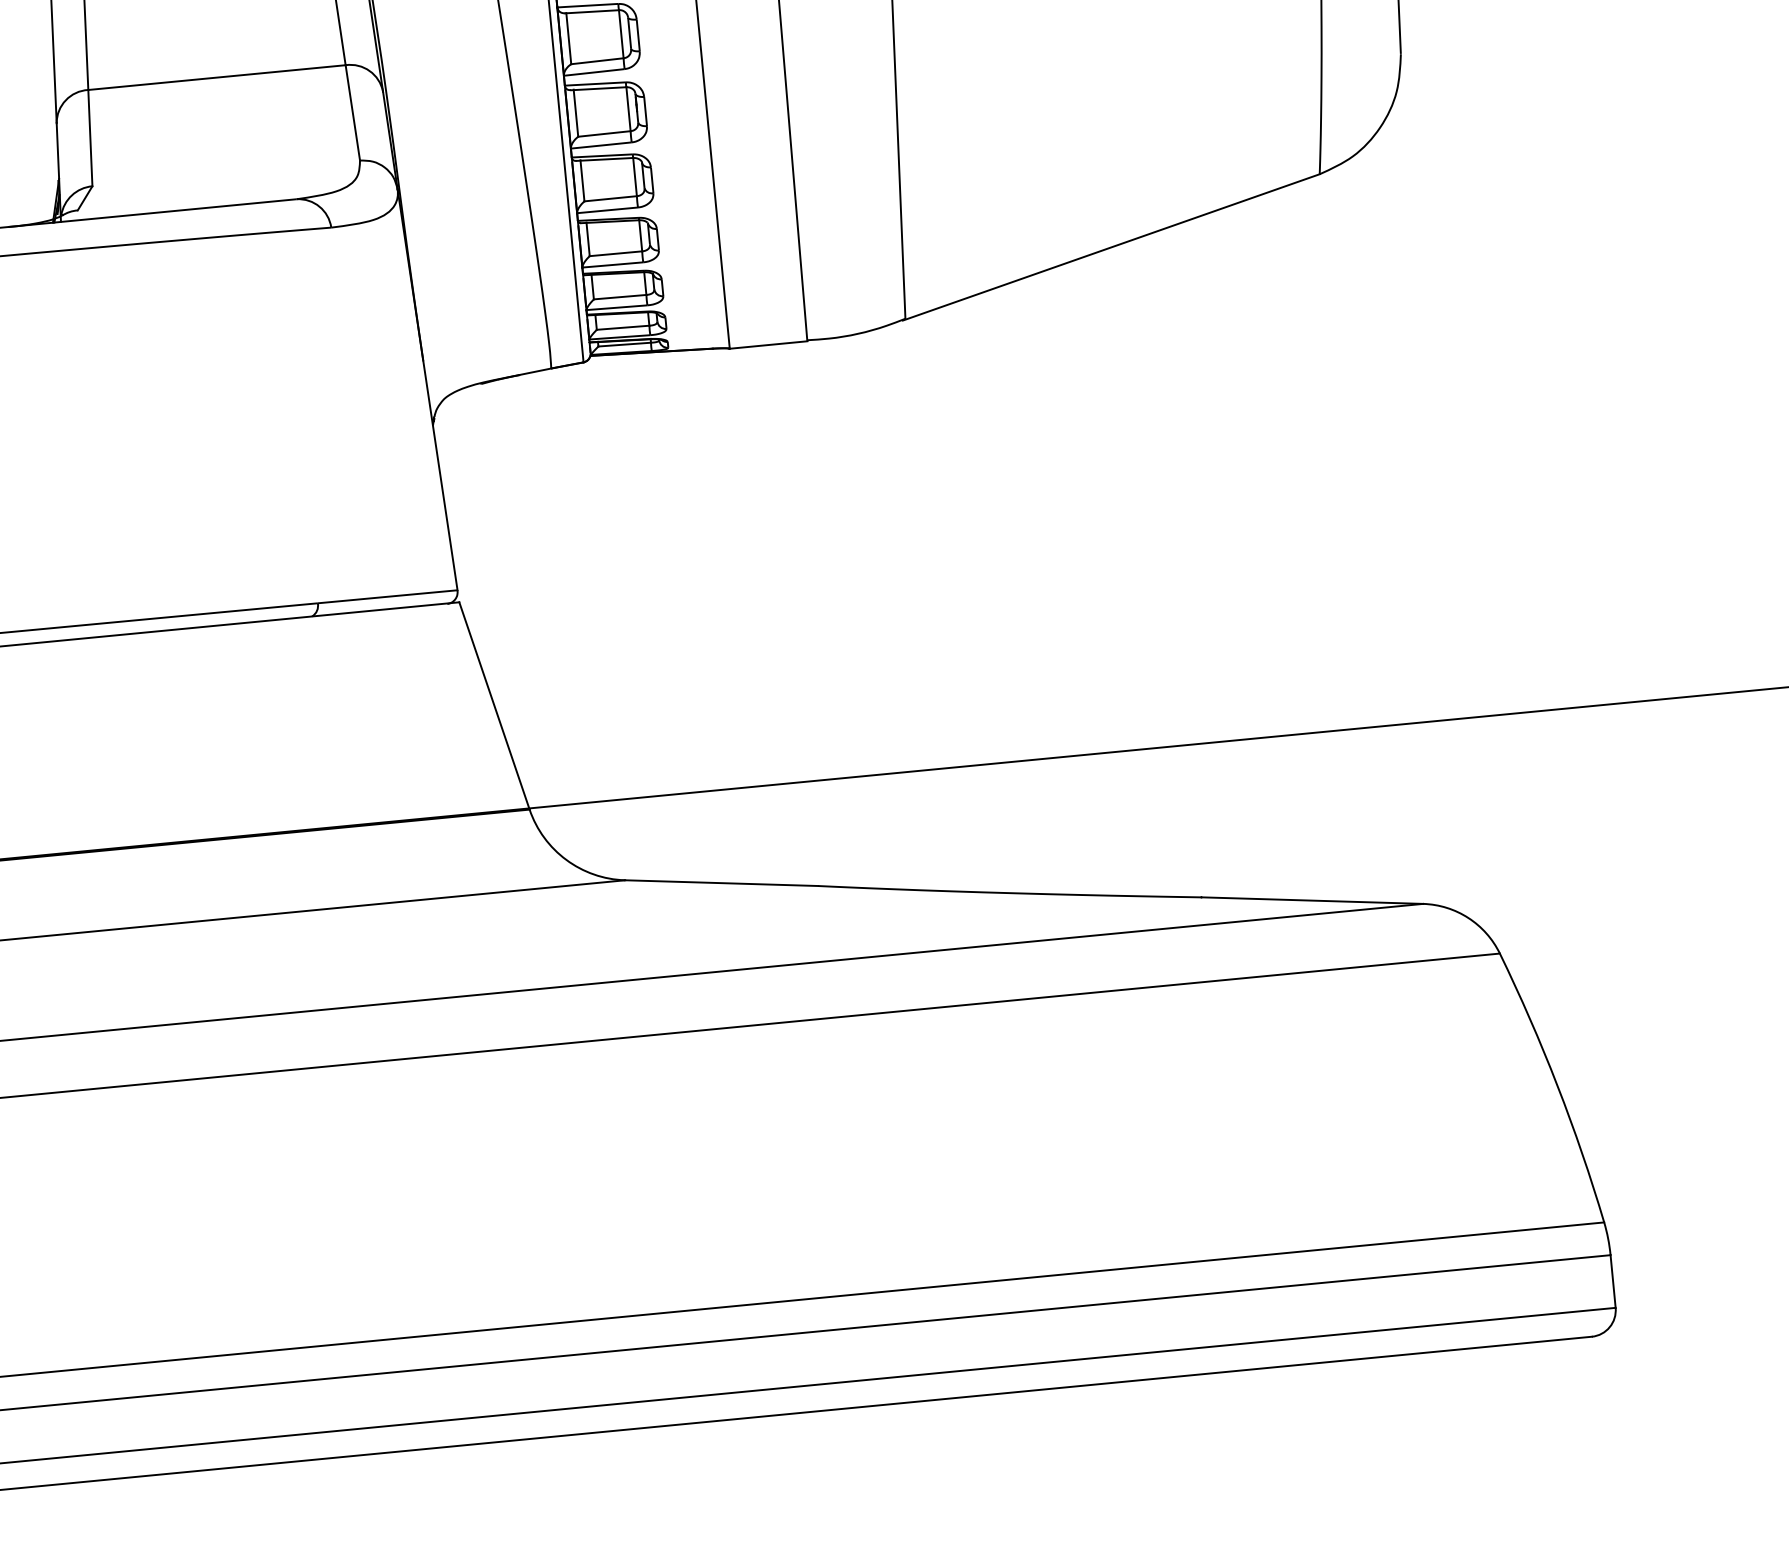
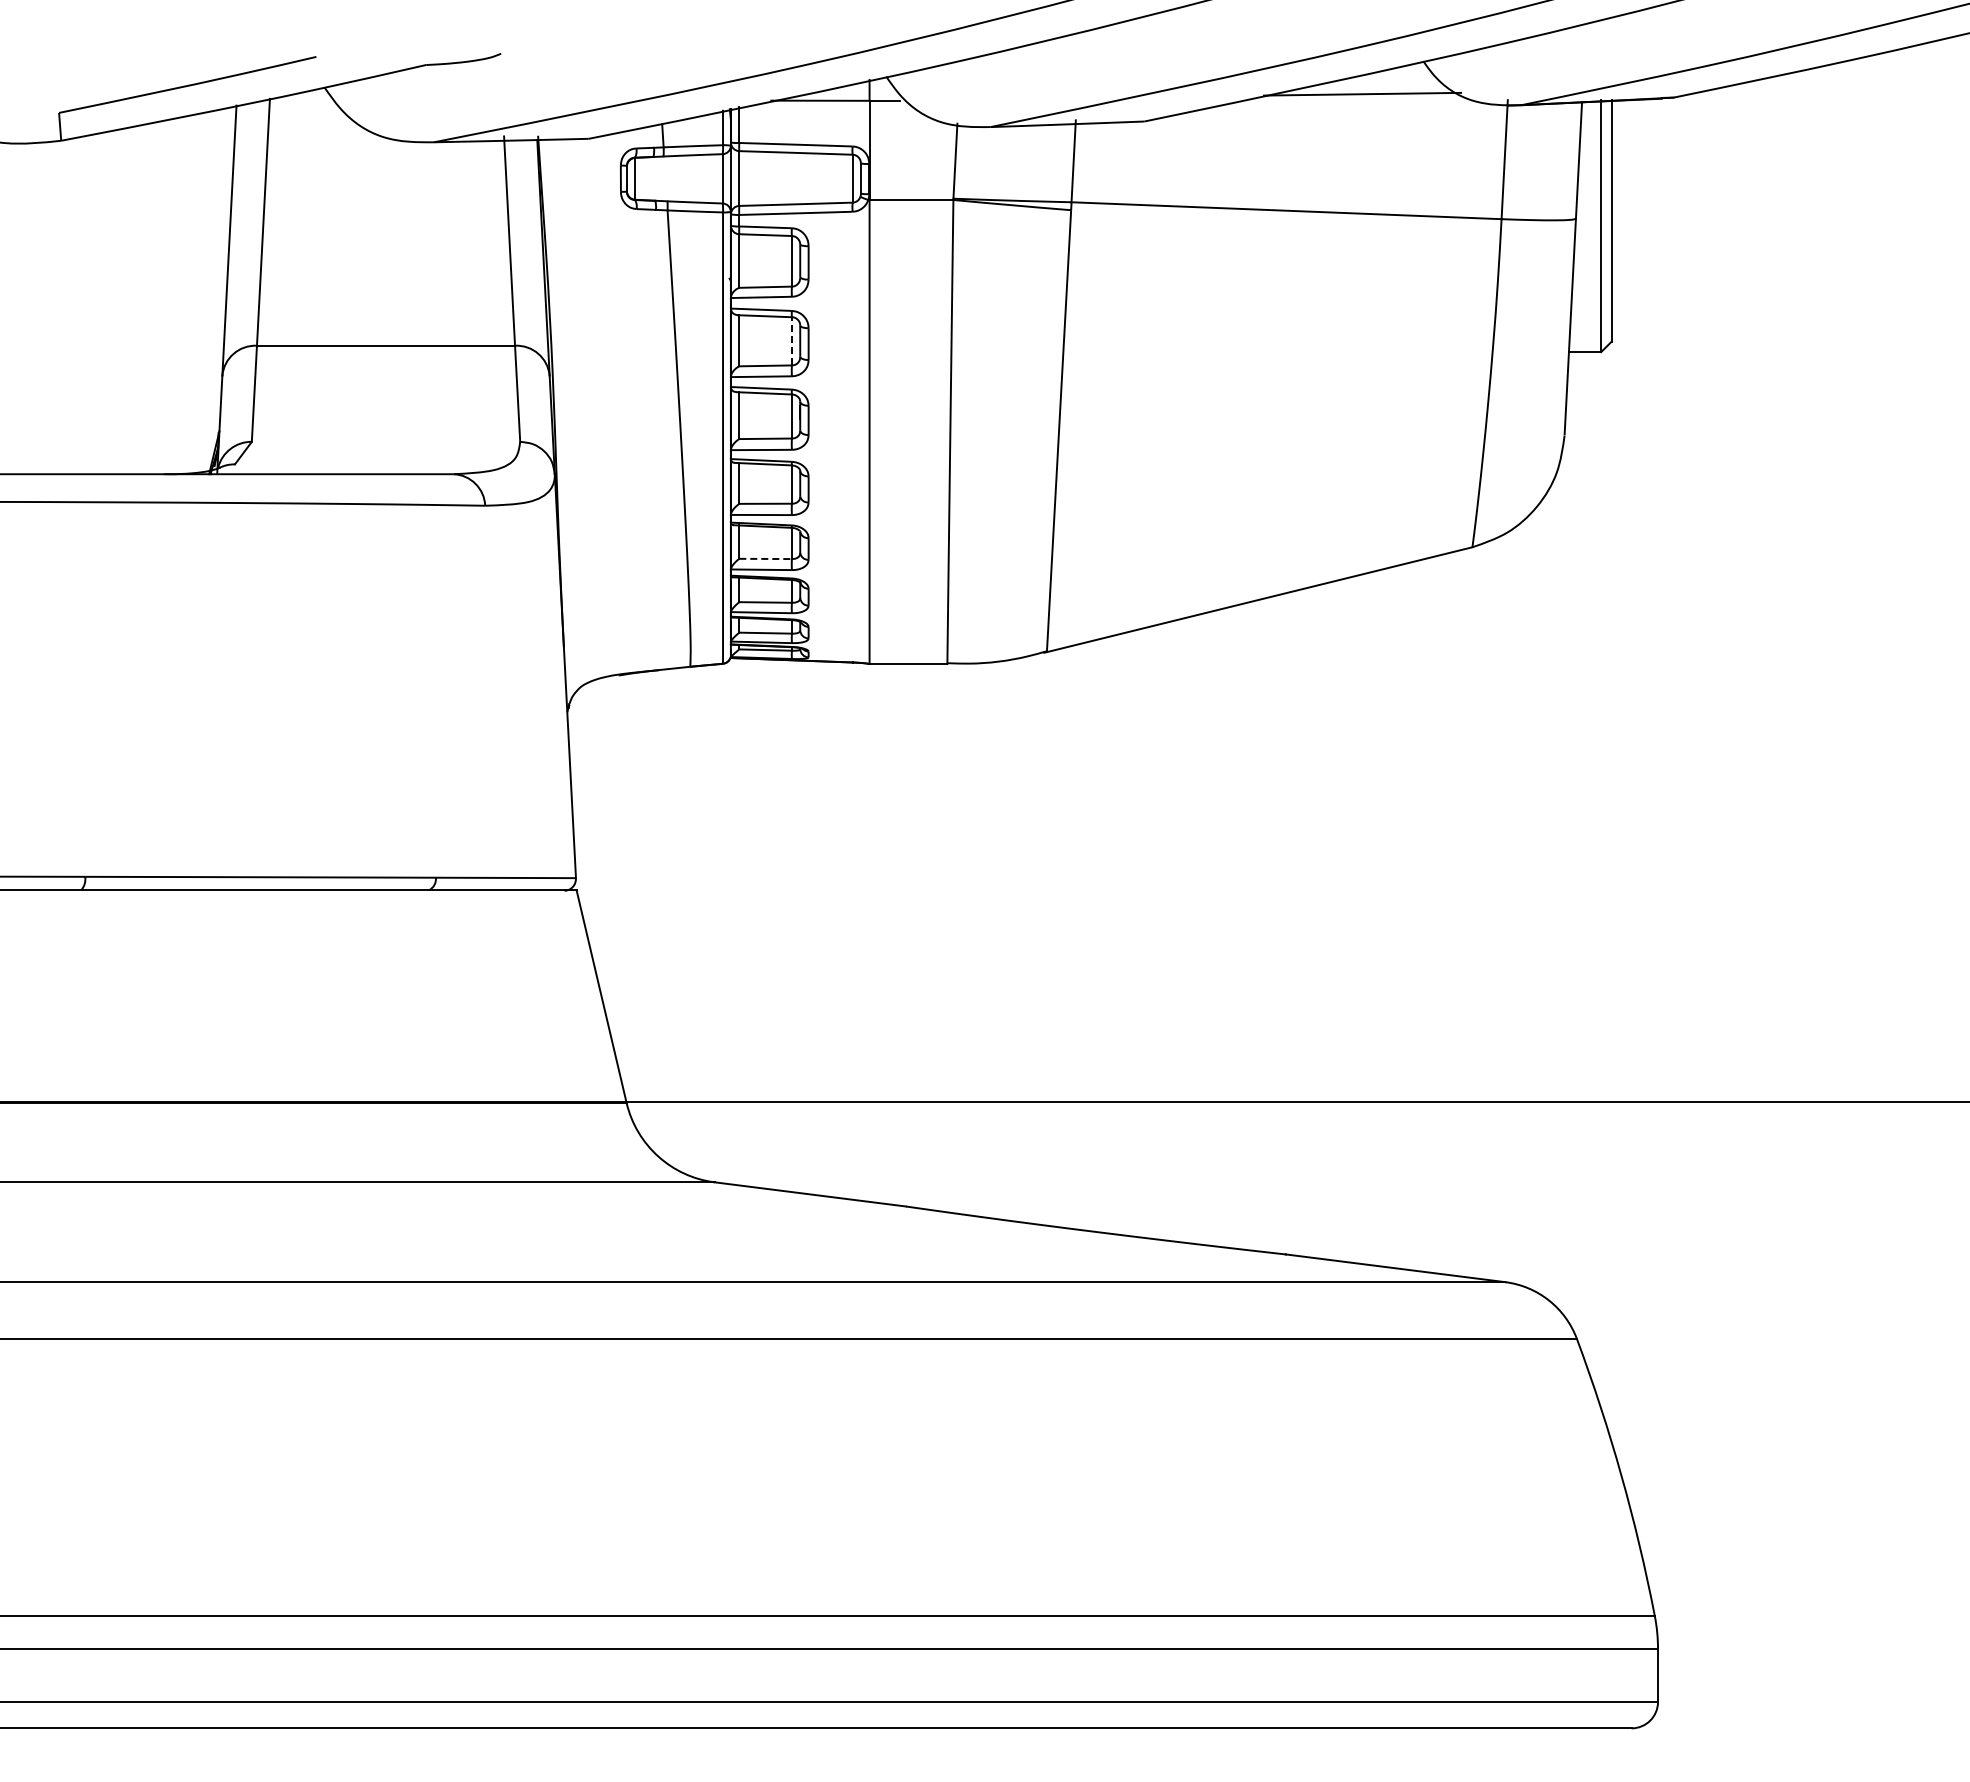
line: (620, 33) -> (791, 340), solid -> dashed
line: (616, 253) -> (766, 558), solid -> dashed

